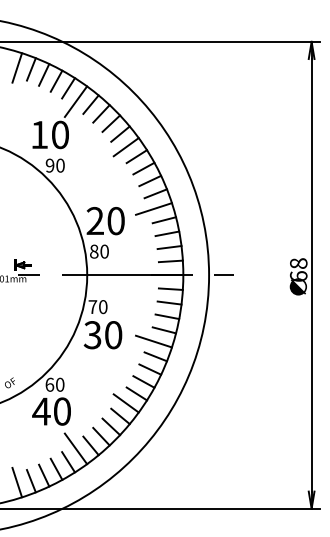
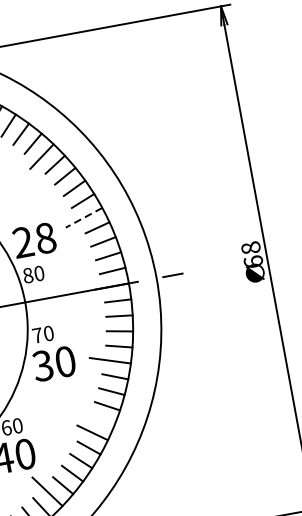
line: (153, 208) -> (83, 217), solid -> dashed
text: (115, 221) -> (45, 238), 20 -> 28
line: (136, 393) -> (101, 420), removed

